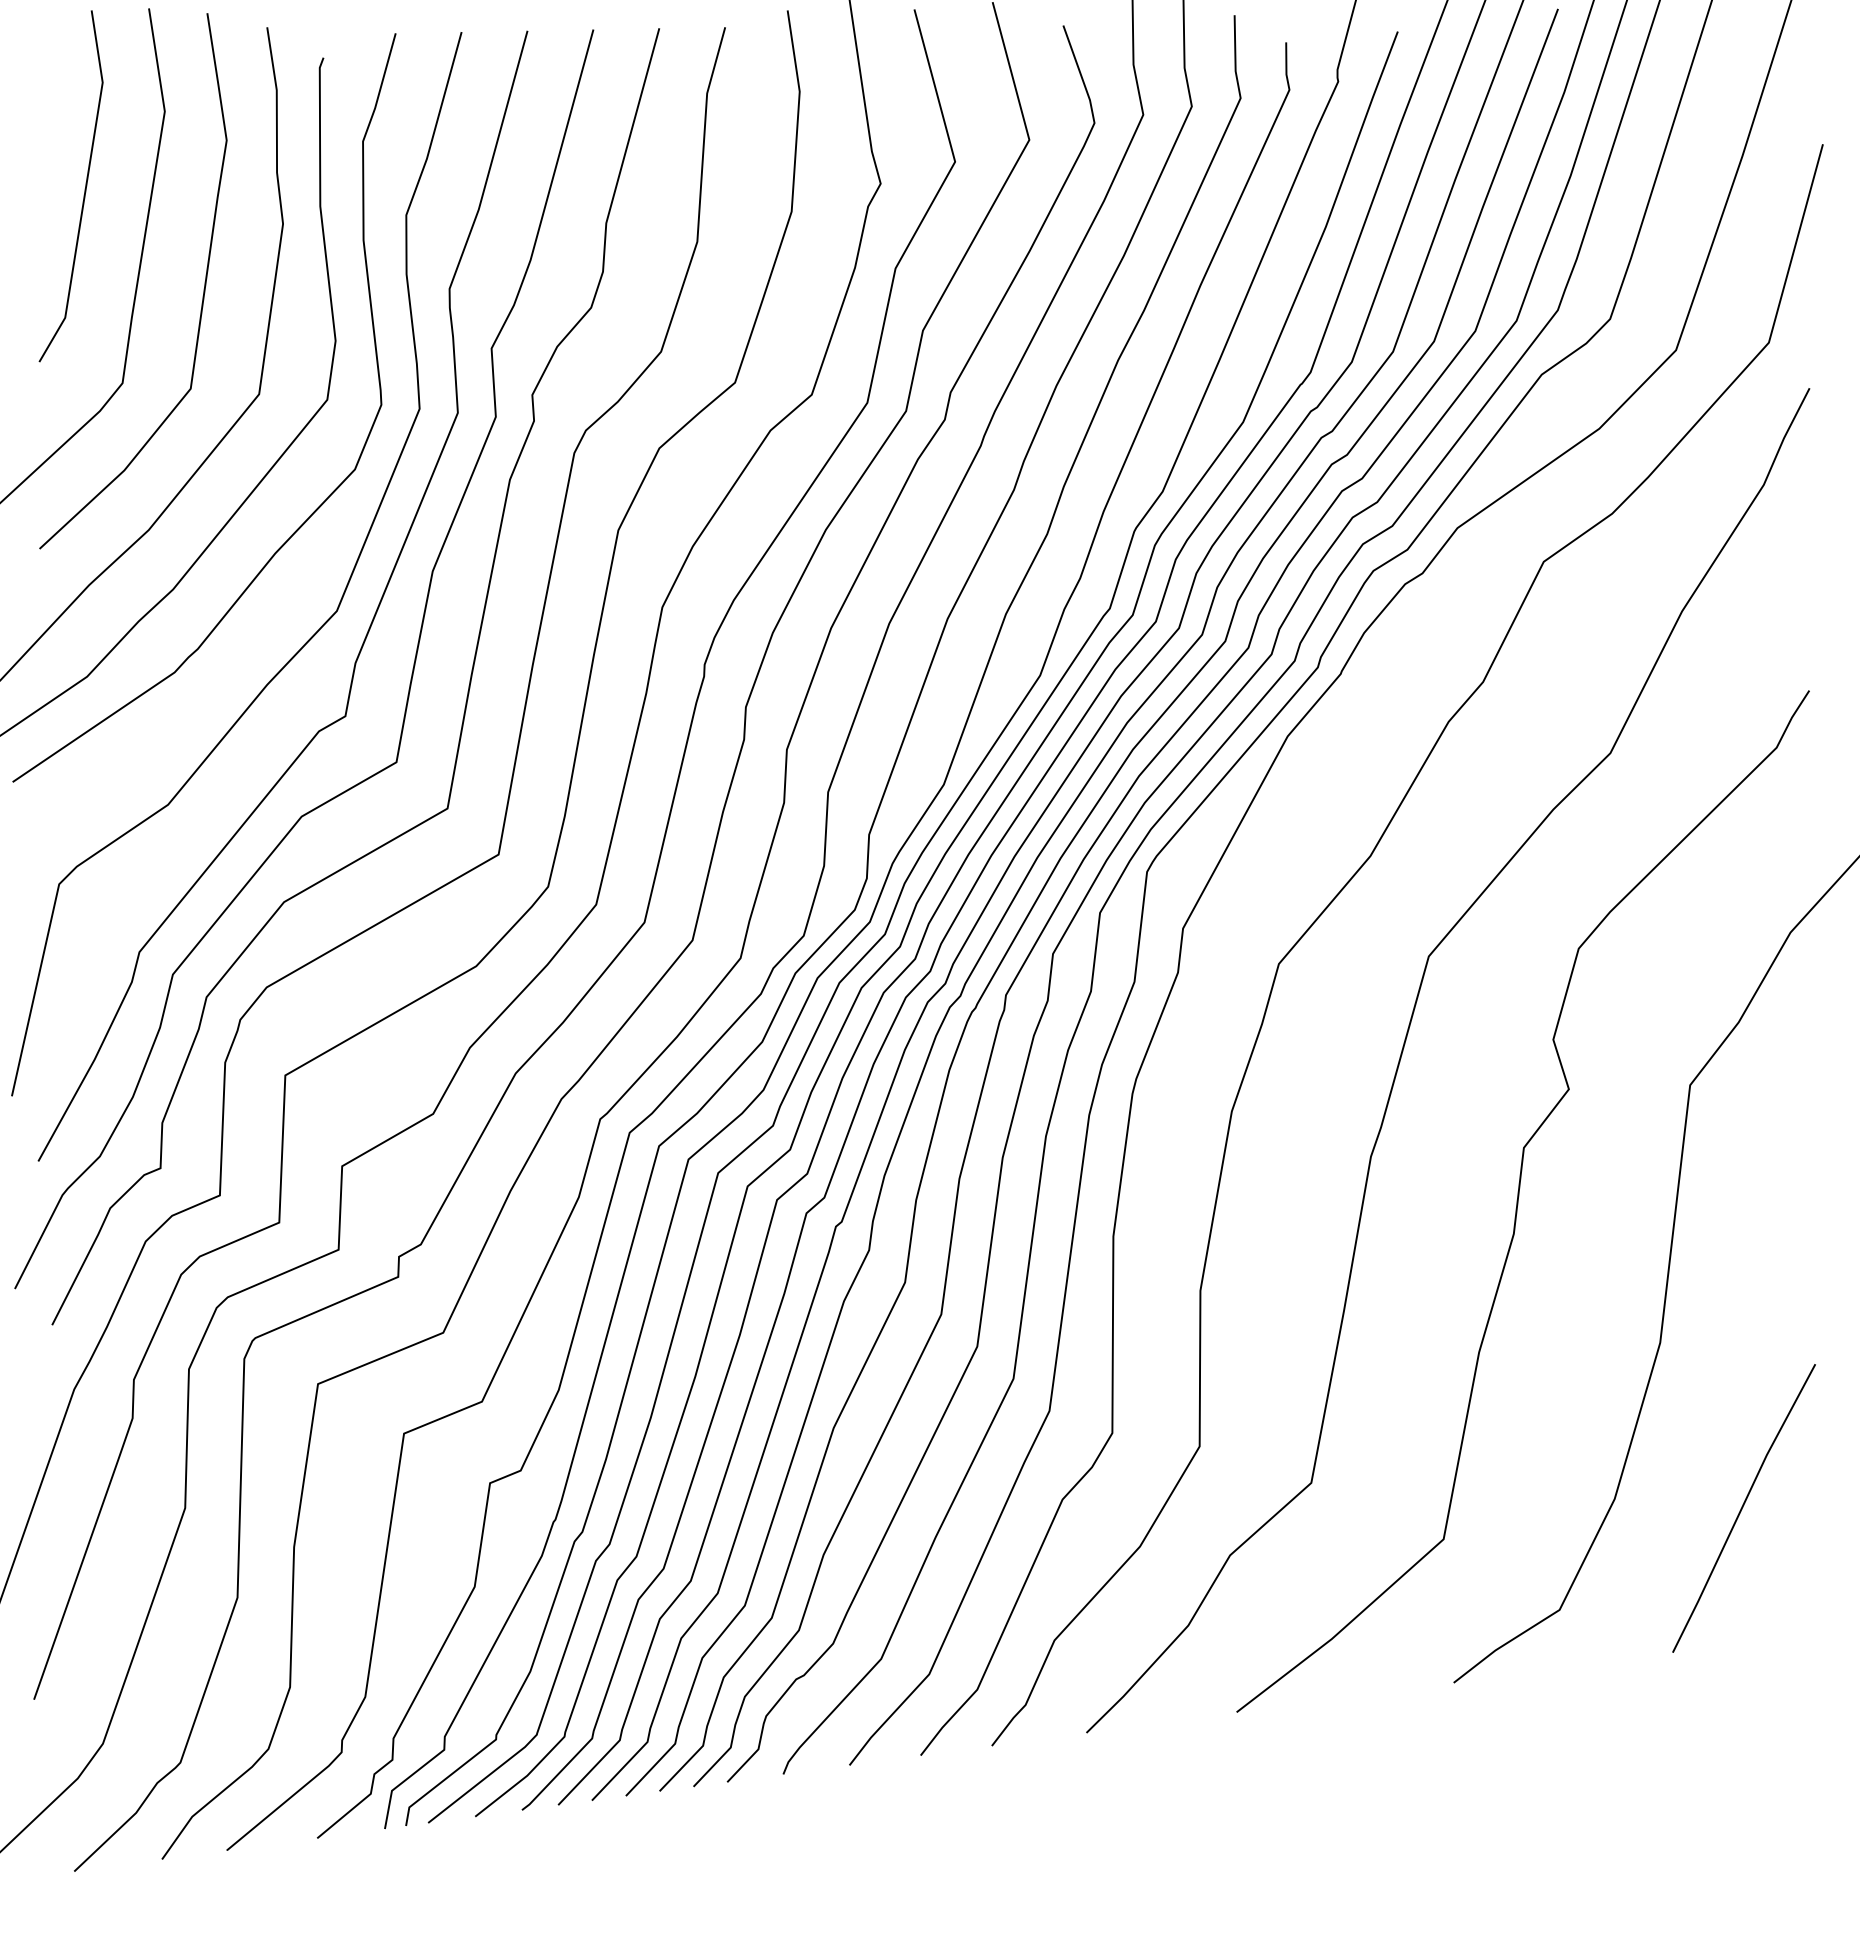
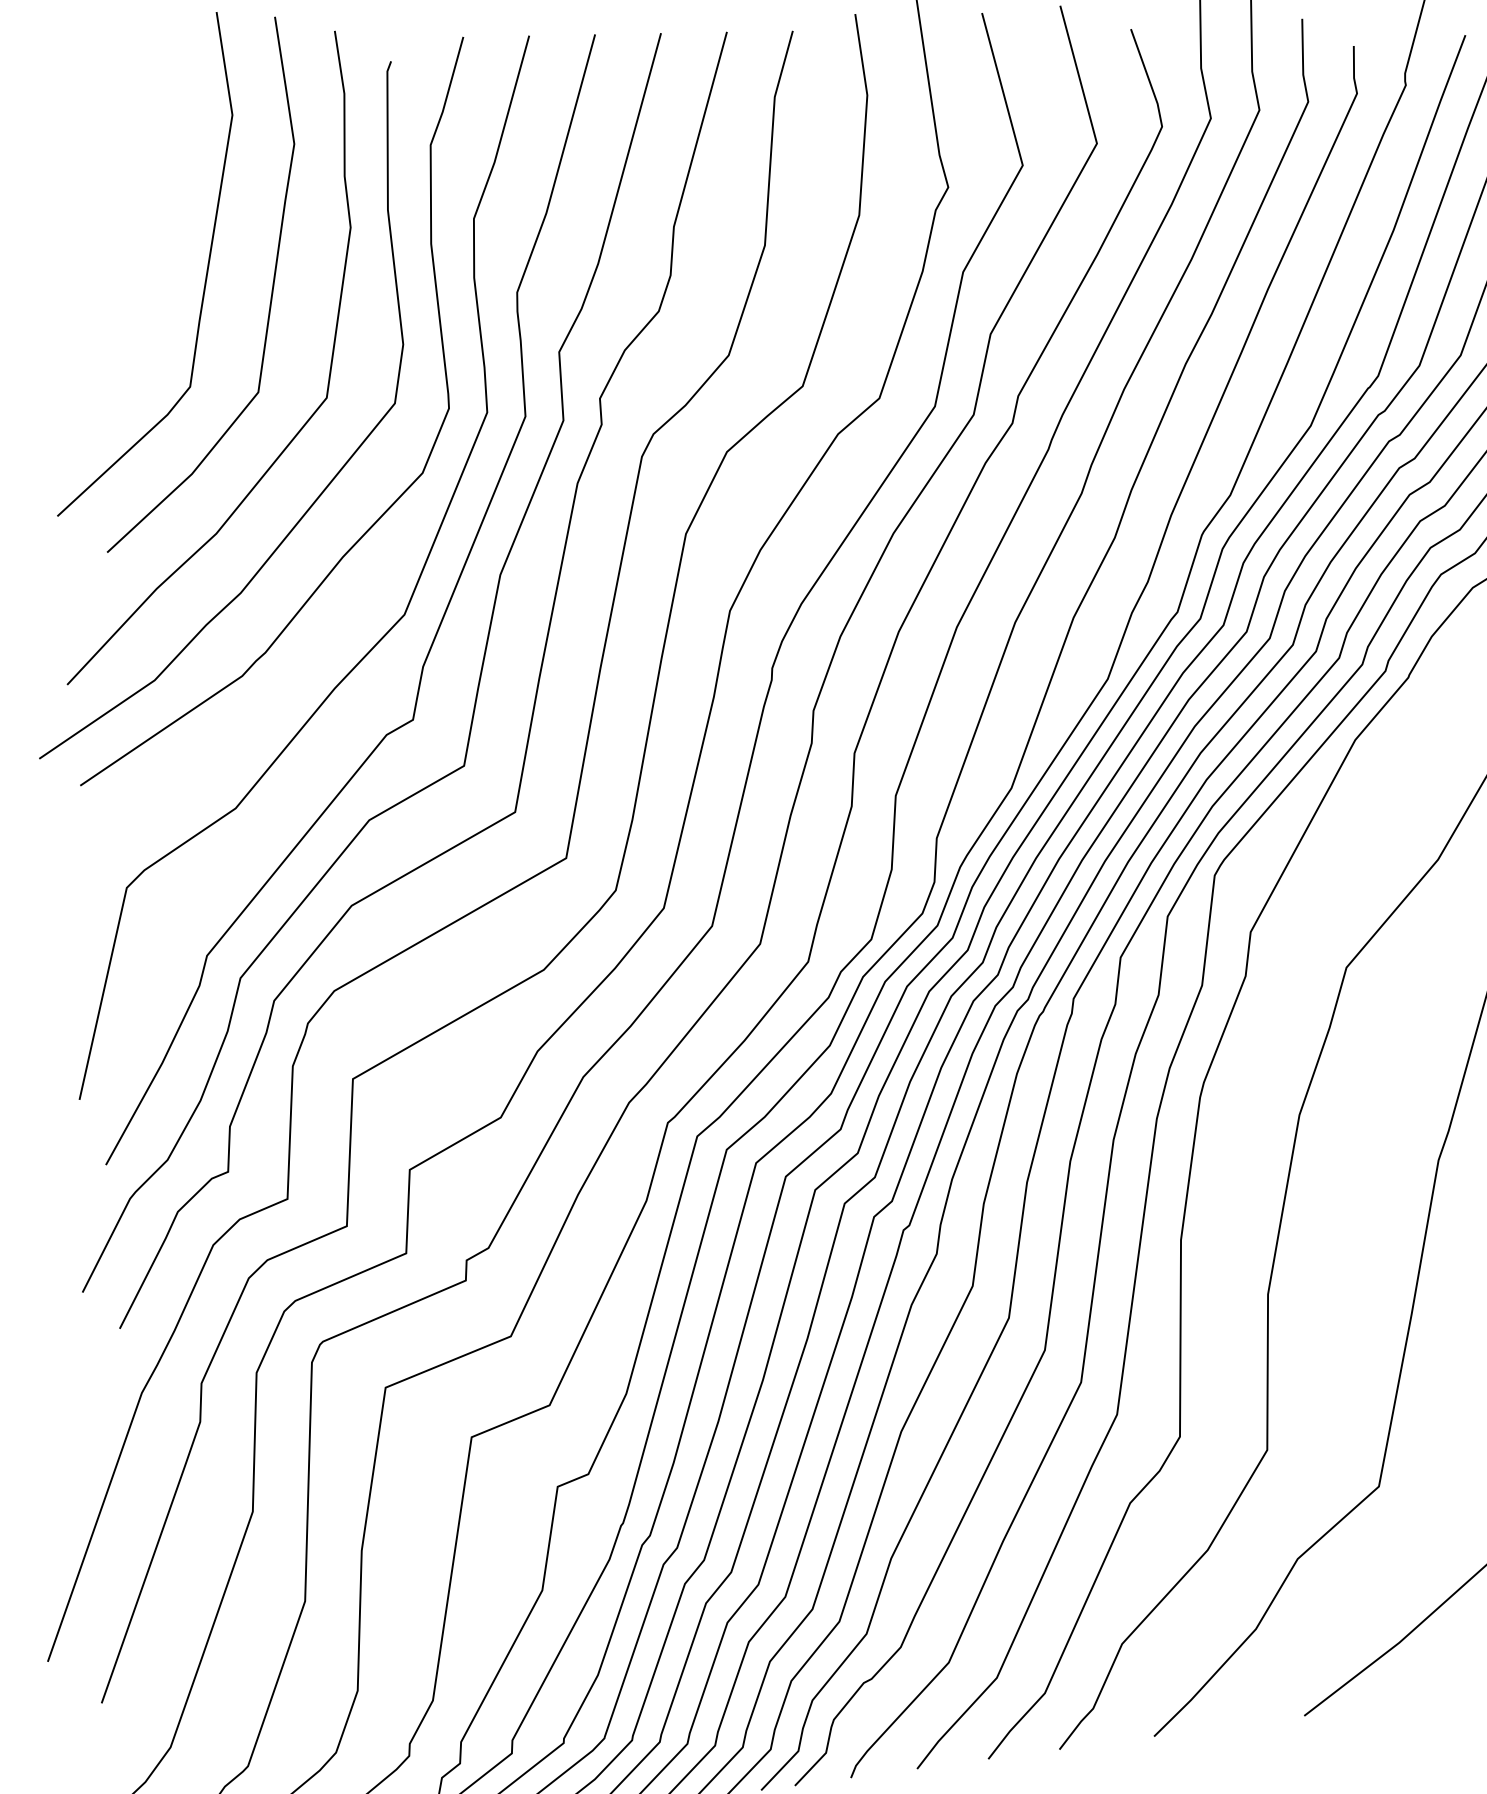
line: (84, 188) -> (152, 192), removed

